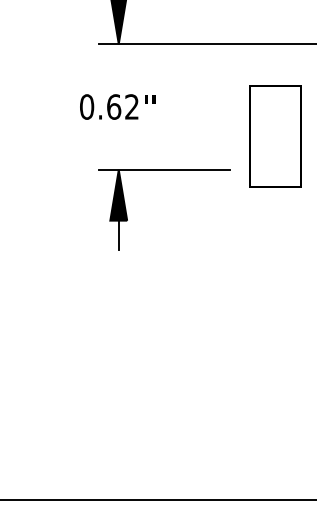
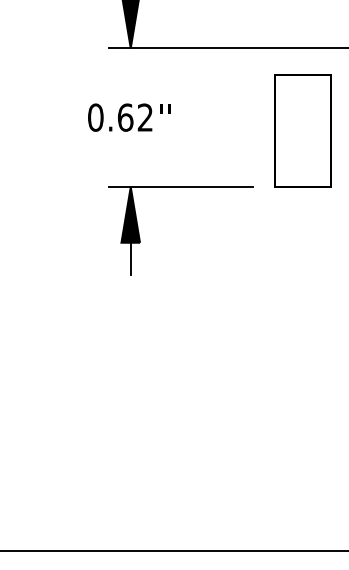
part: (275, 136) -> (303, 131), moved

